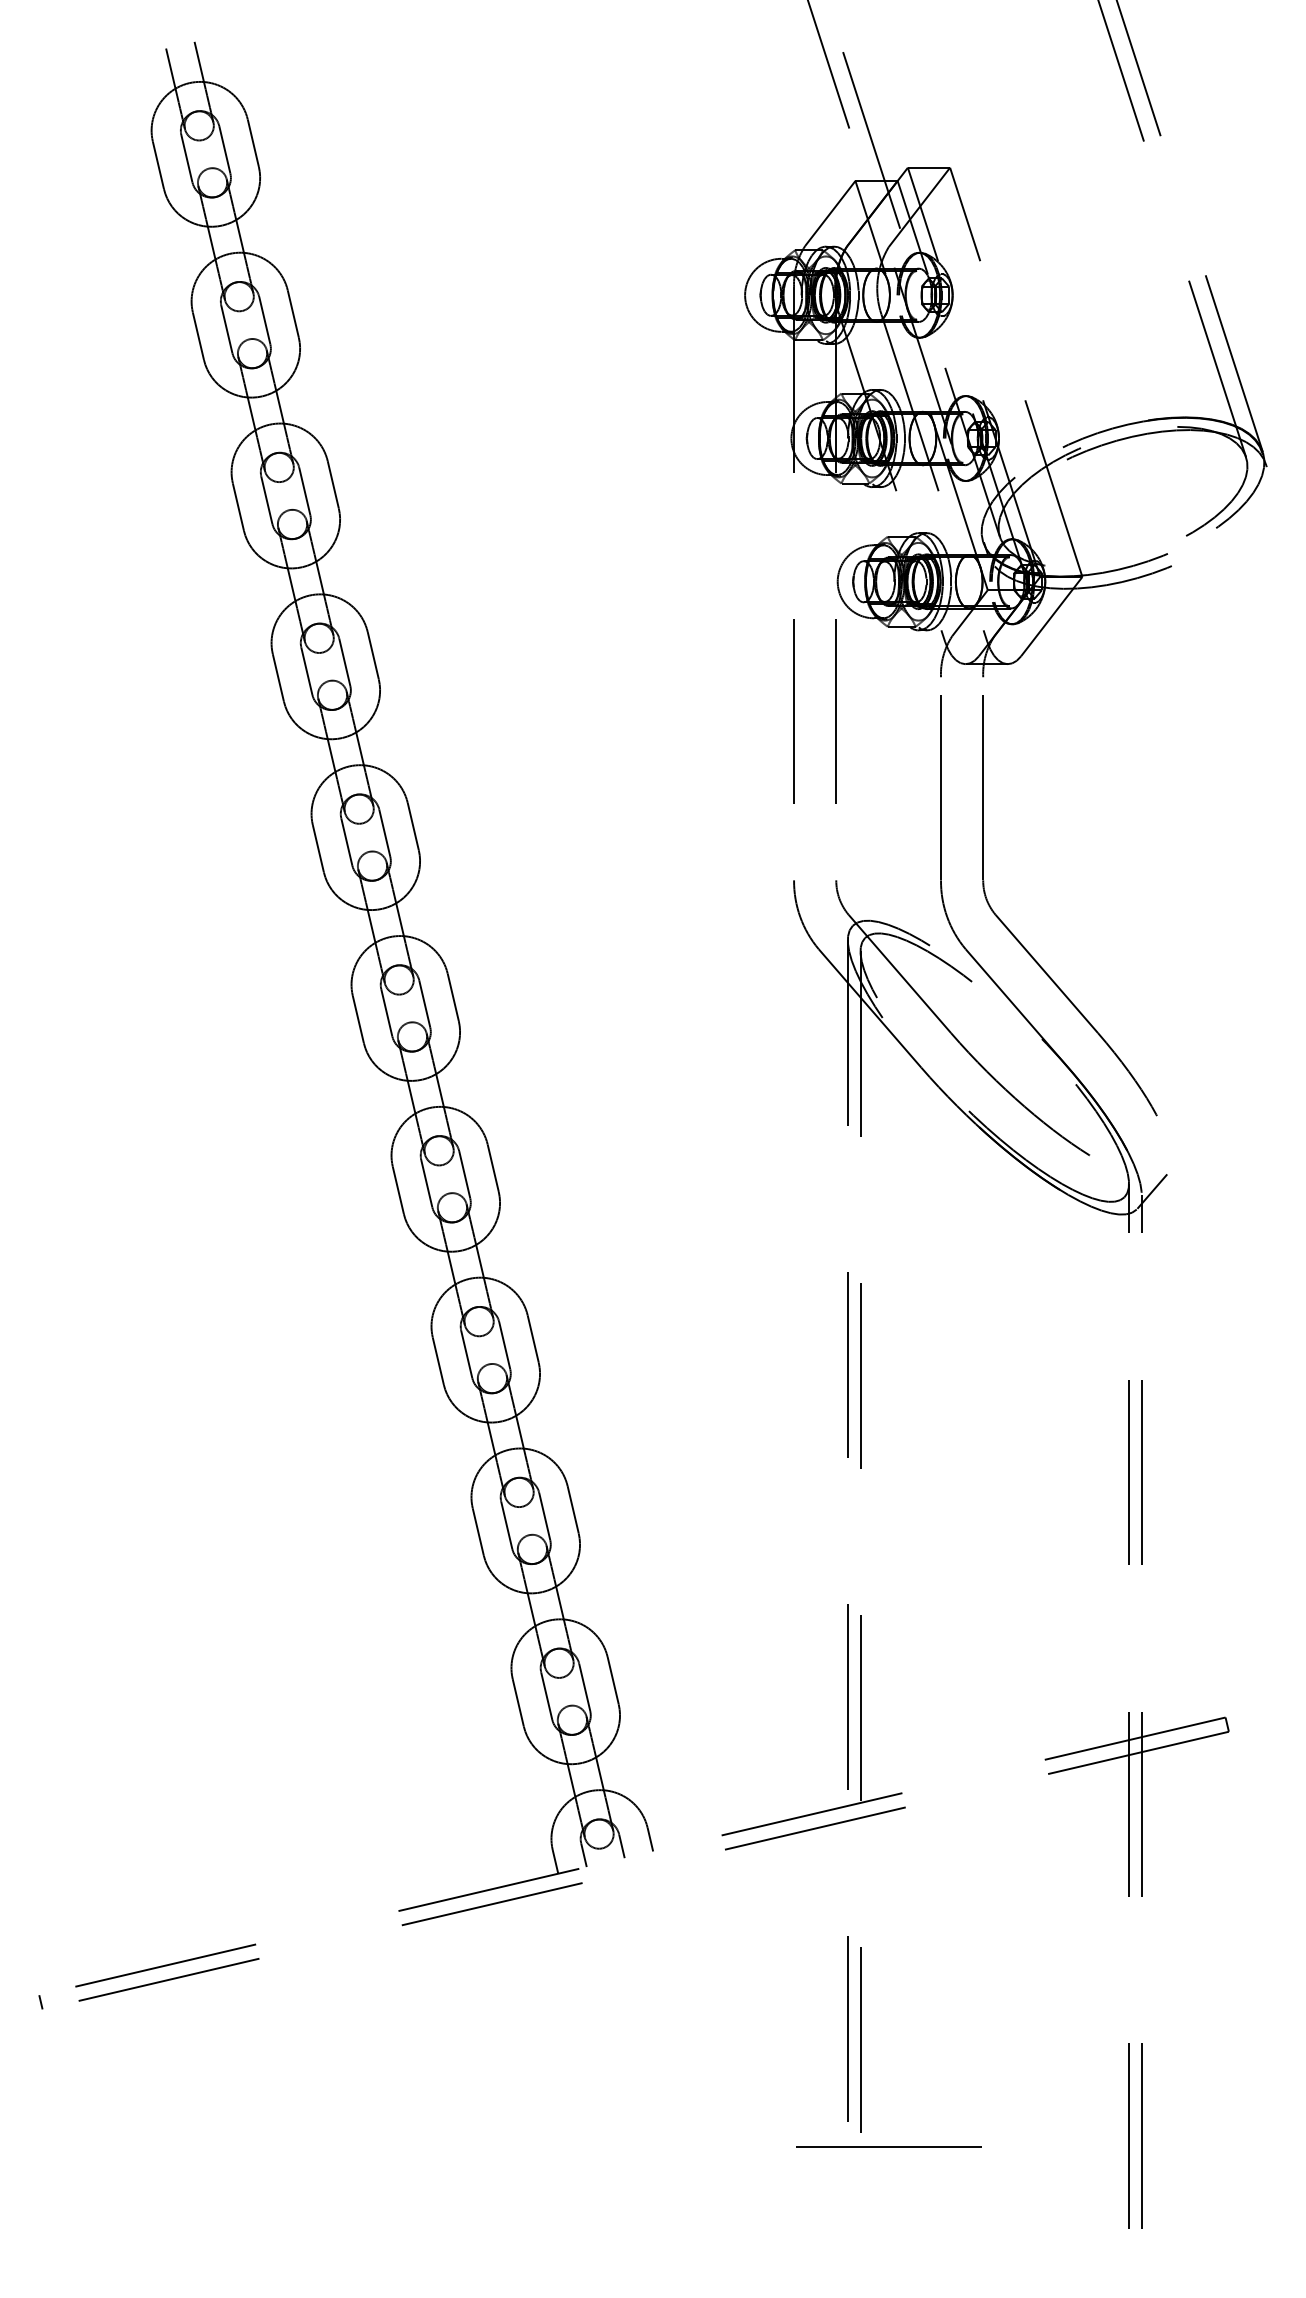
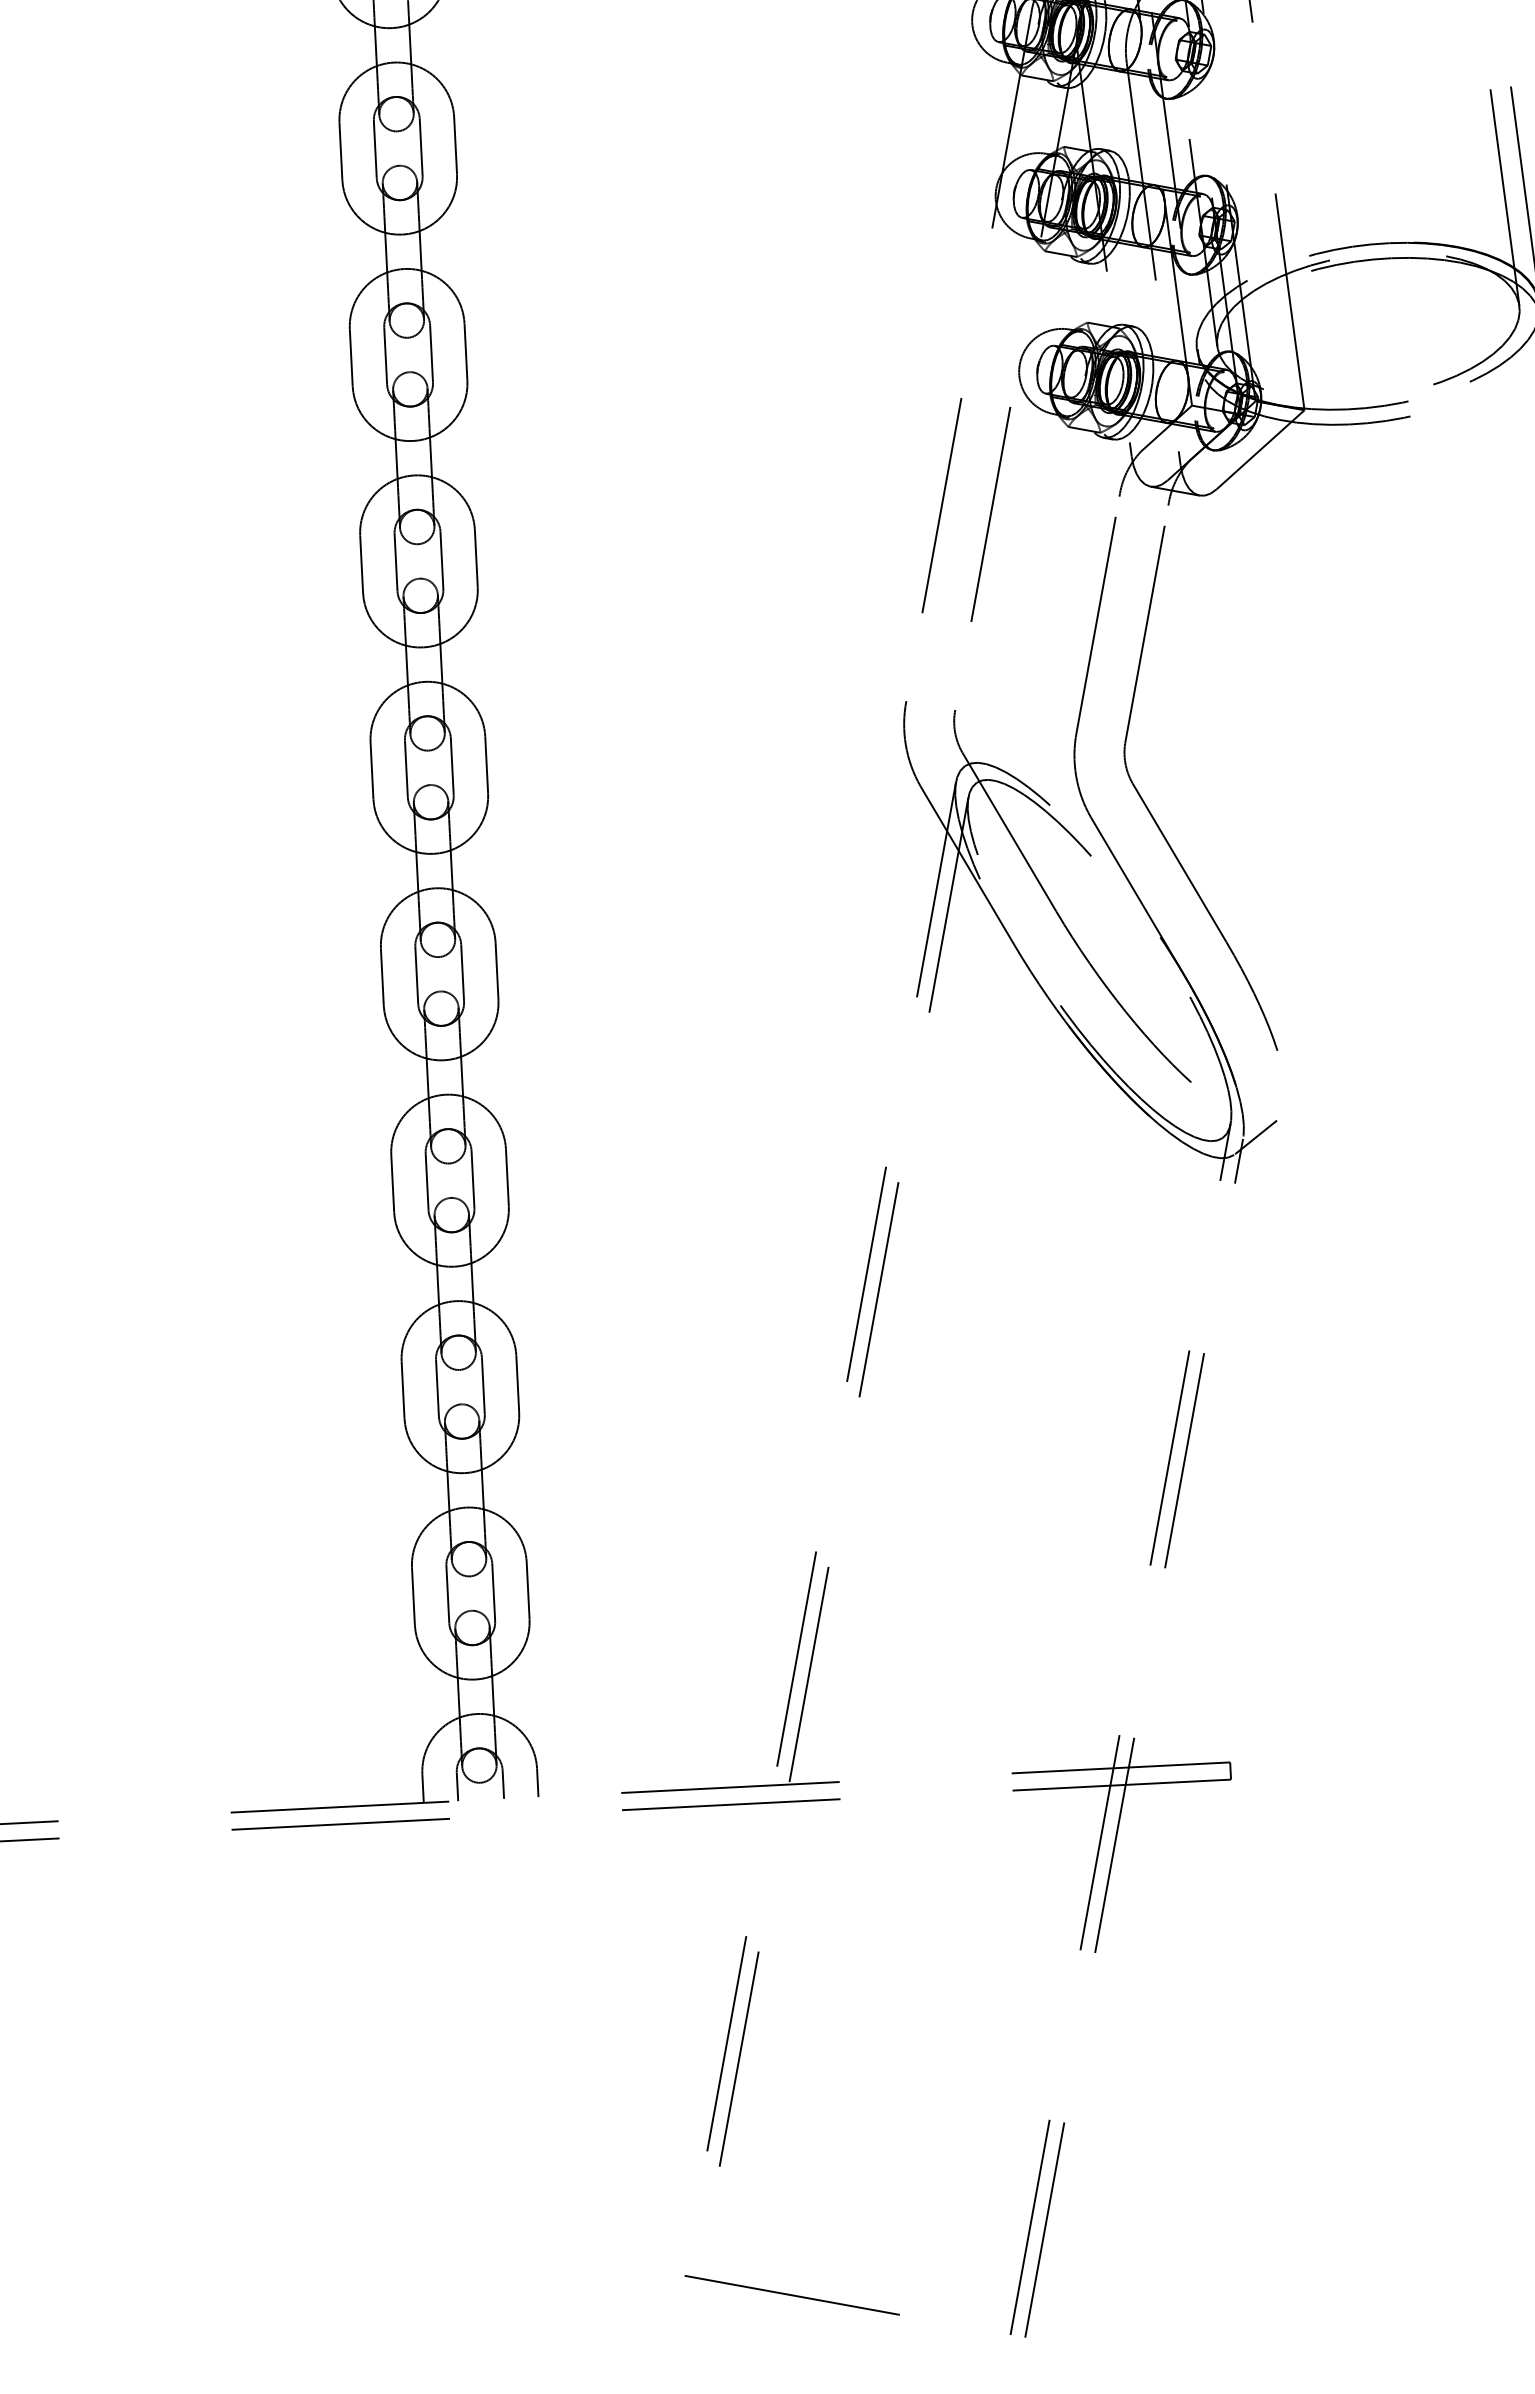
line: (888, 2146) -> (792, 2294), moved

